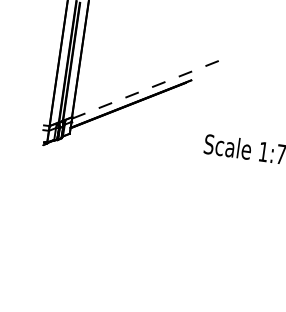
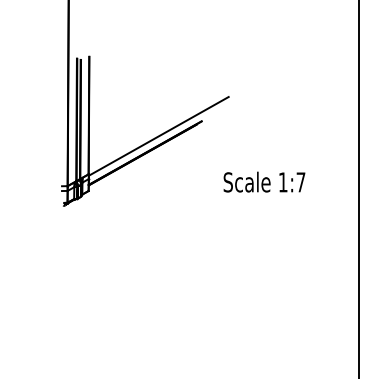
line: (147, 89) -> (159, 136), dashed -> solid

